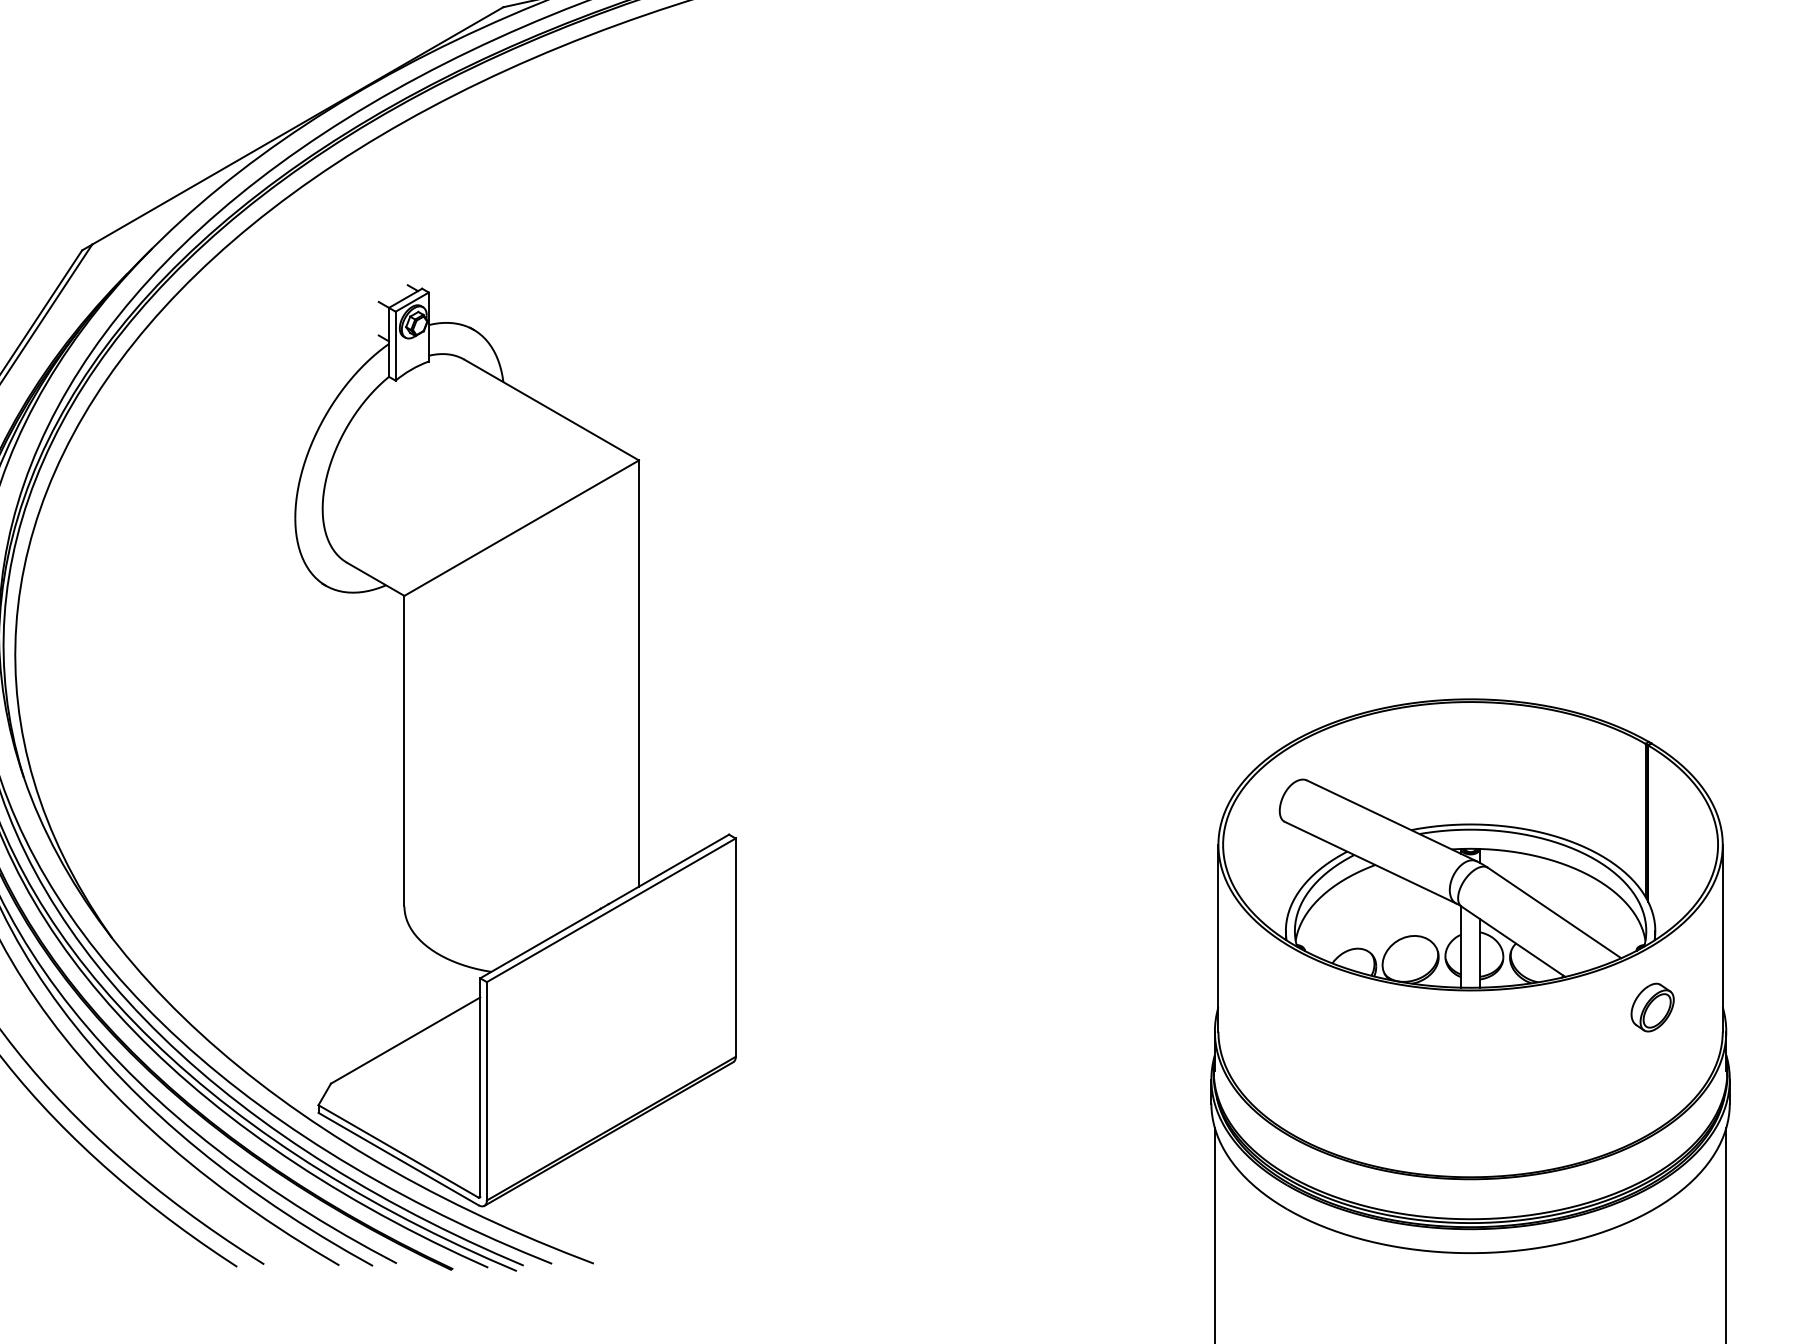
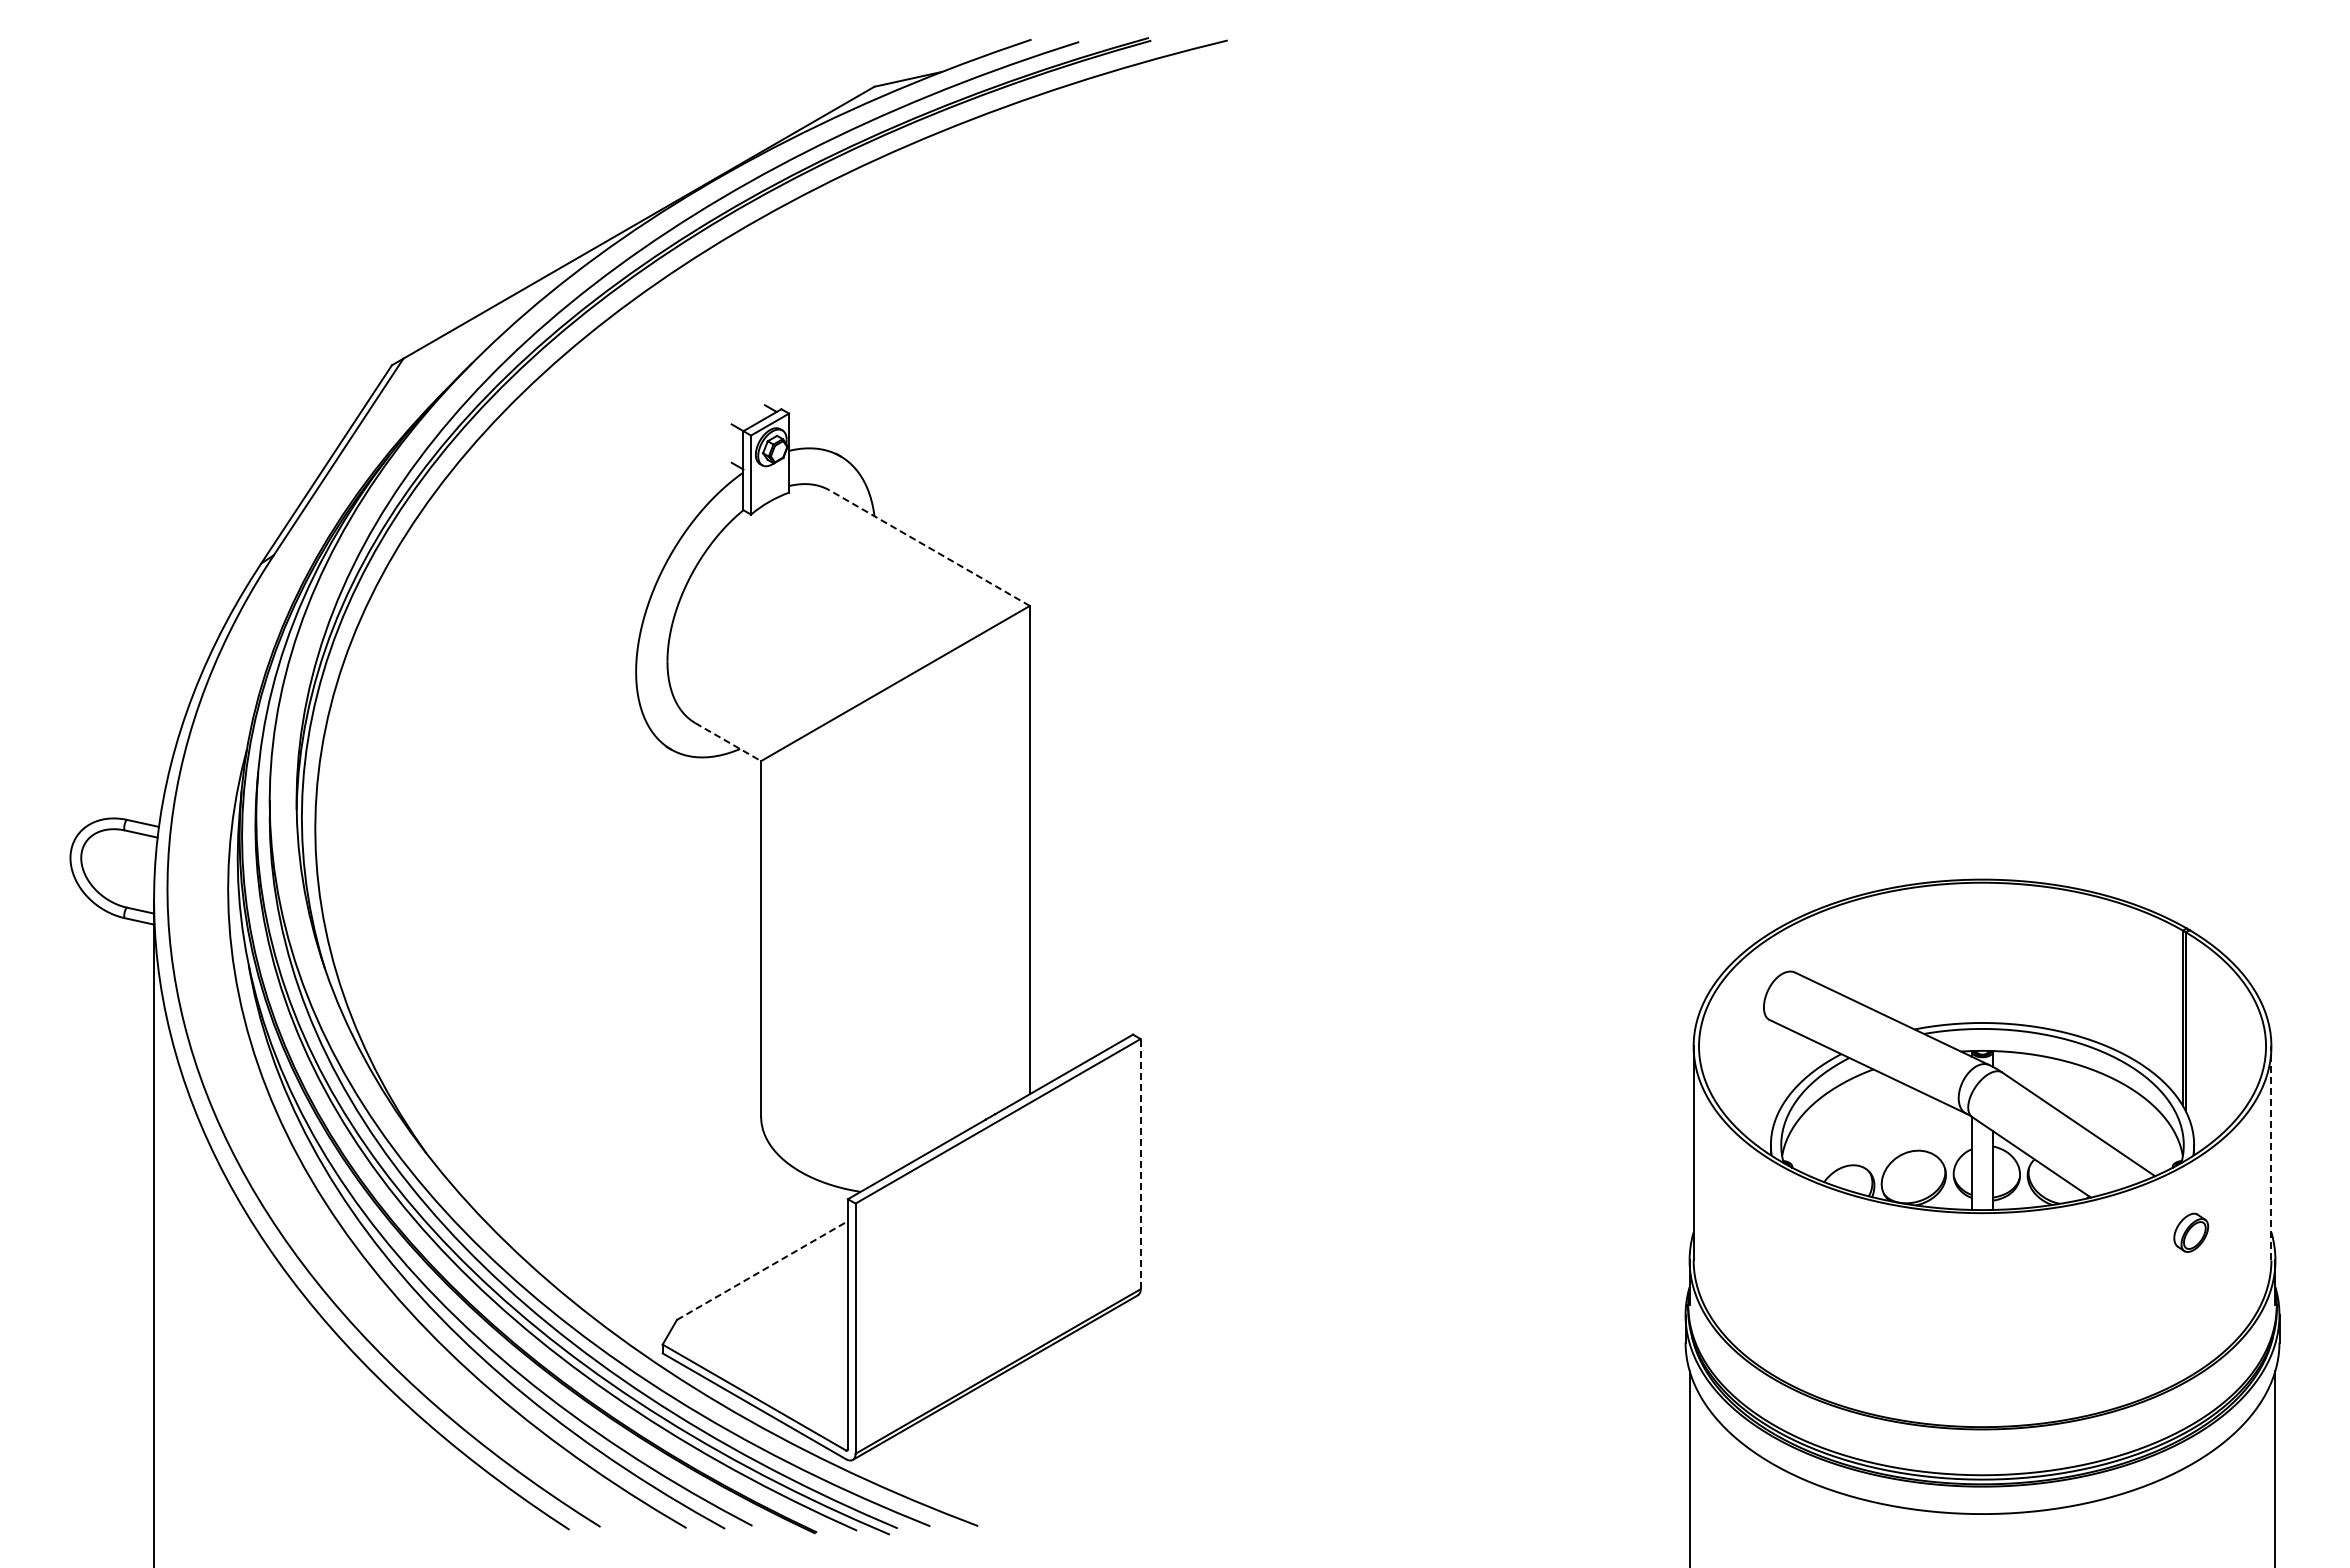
line: (551, 410) -> (929, 548), solid -> dashed
line: (375, 579) -> (728, 742), solid -> dashed
line: (1722, 938) -> (2271, 1153), solid -> dashed
line: (735, 947) -> (1140, 1163), solid -> dashed
part: (1653, 1007) -> (2191, 1232), size x0.7
line: (405, 1040) -> (762, 1270), solid -> dashed

